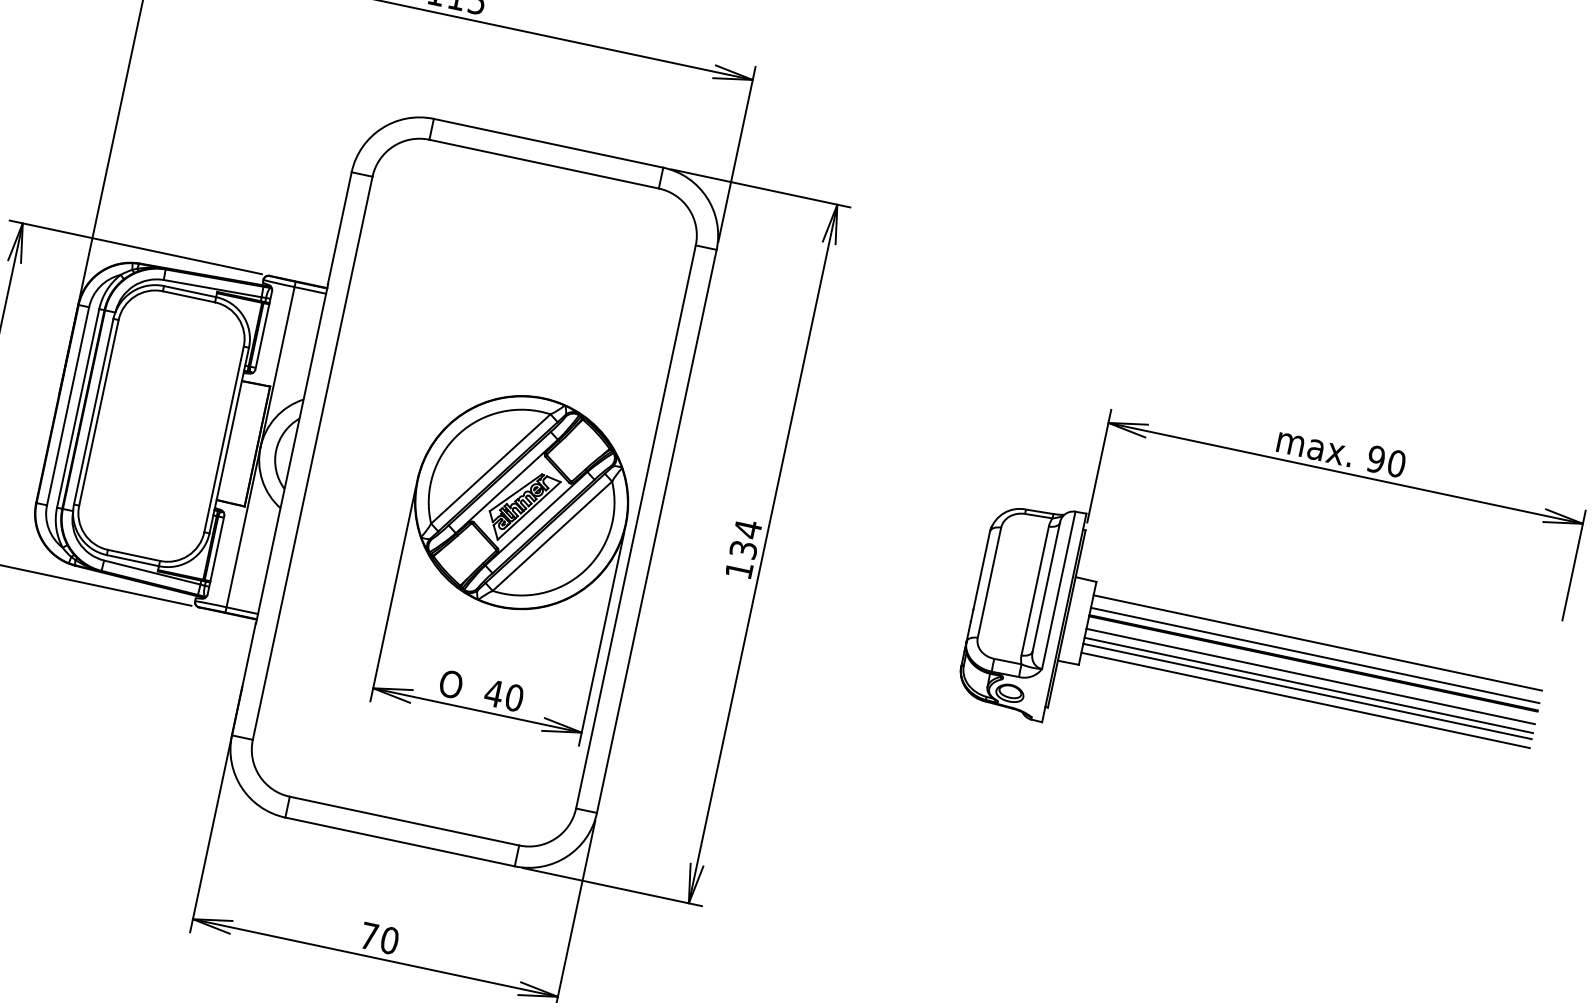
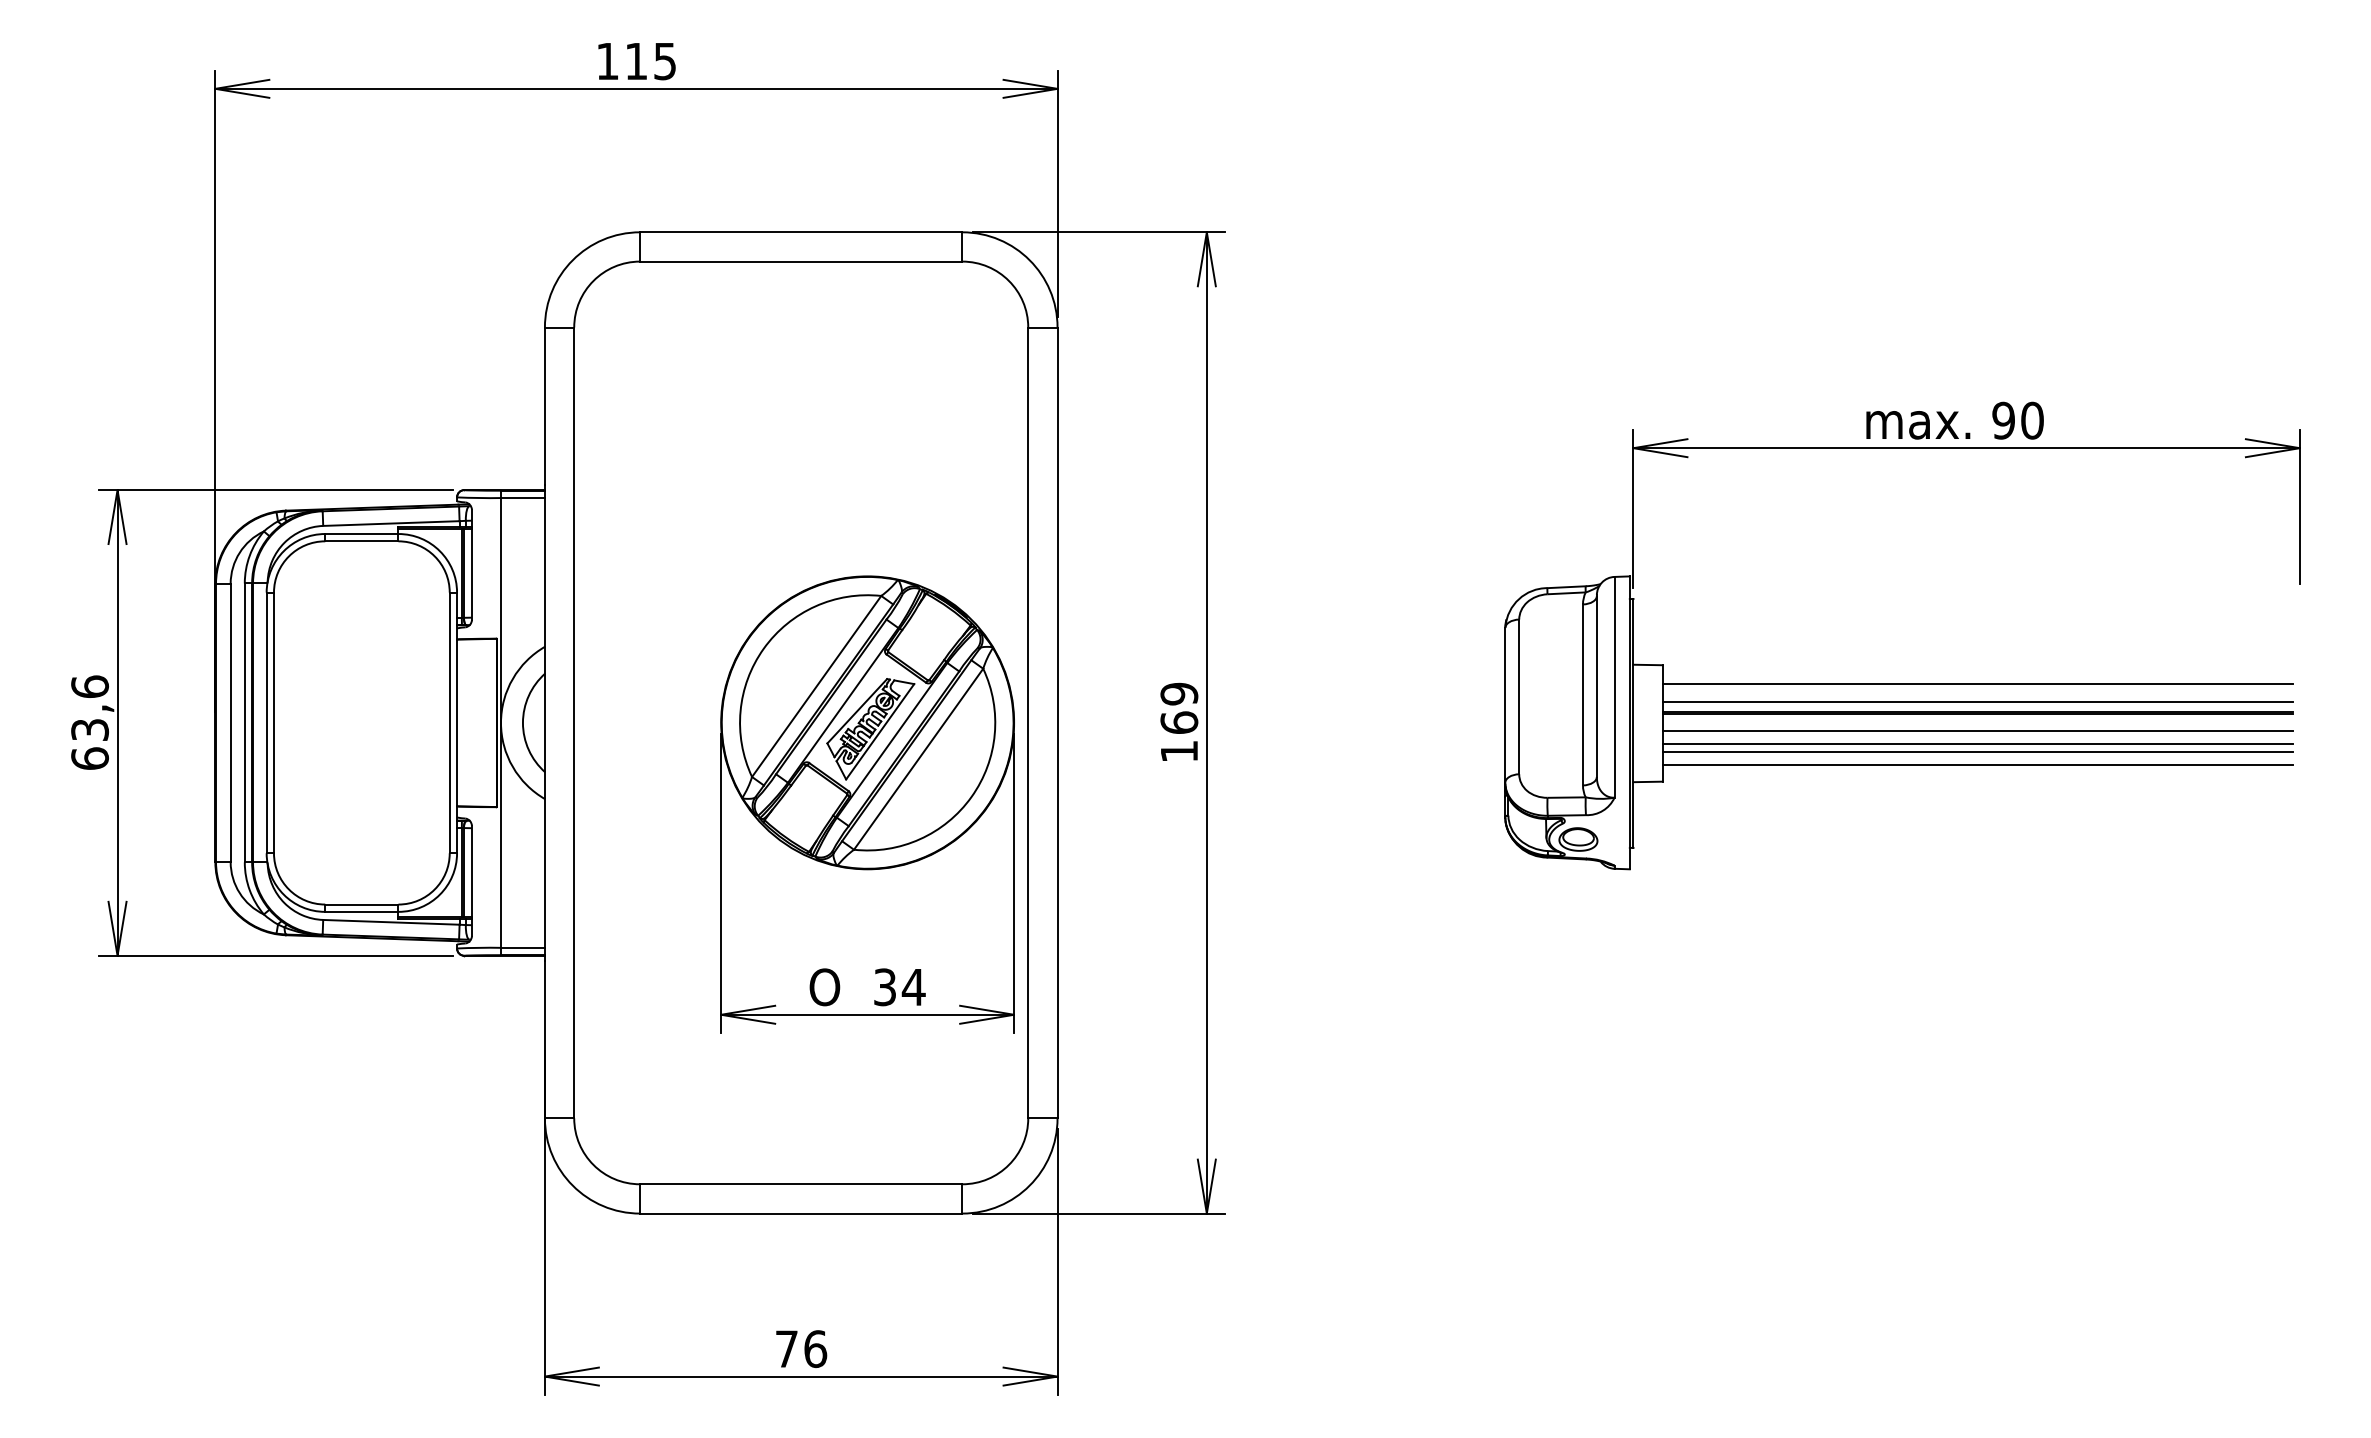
text: (745, 538) -> (1179, 707), 134 -> 169
text: (504, 695) -> (899, 987), 40 -> 34
text: (389, 940) -> (815, 1348), 70 -> 76

